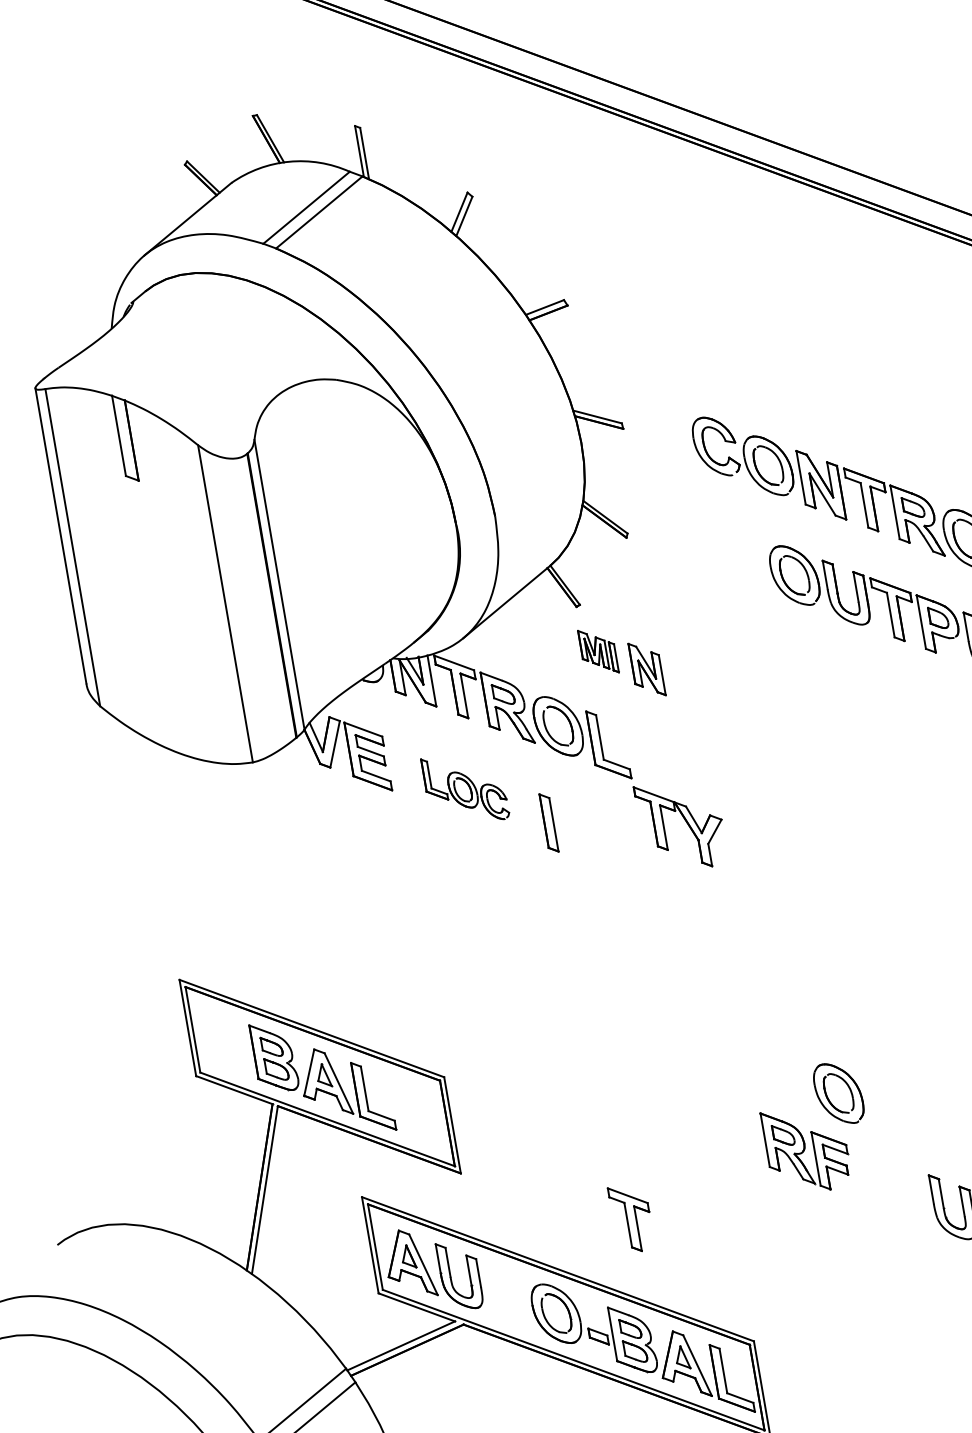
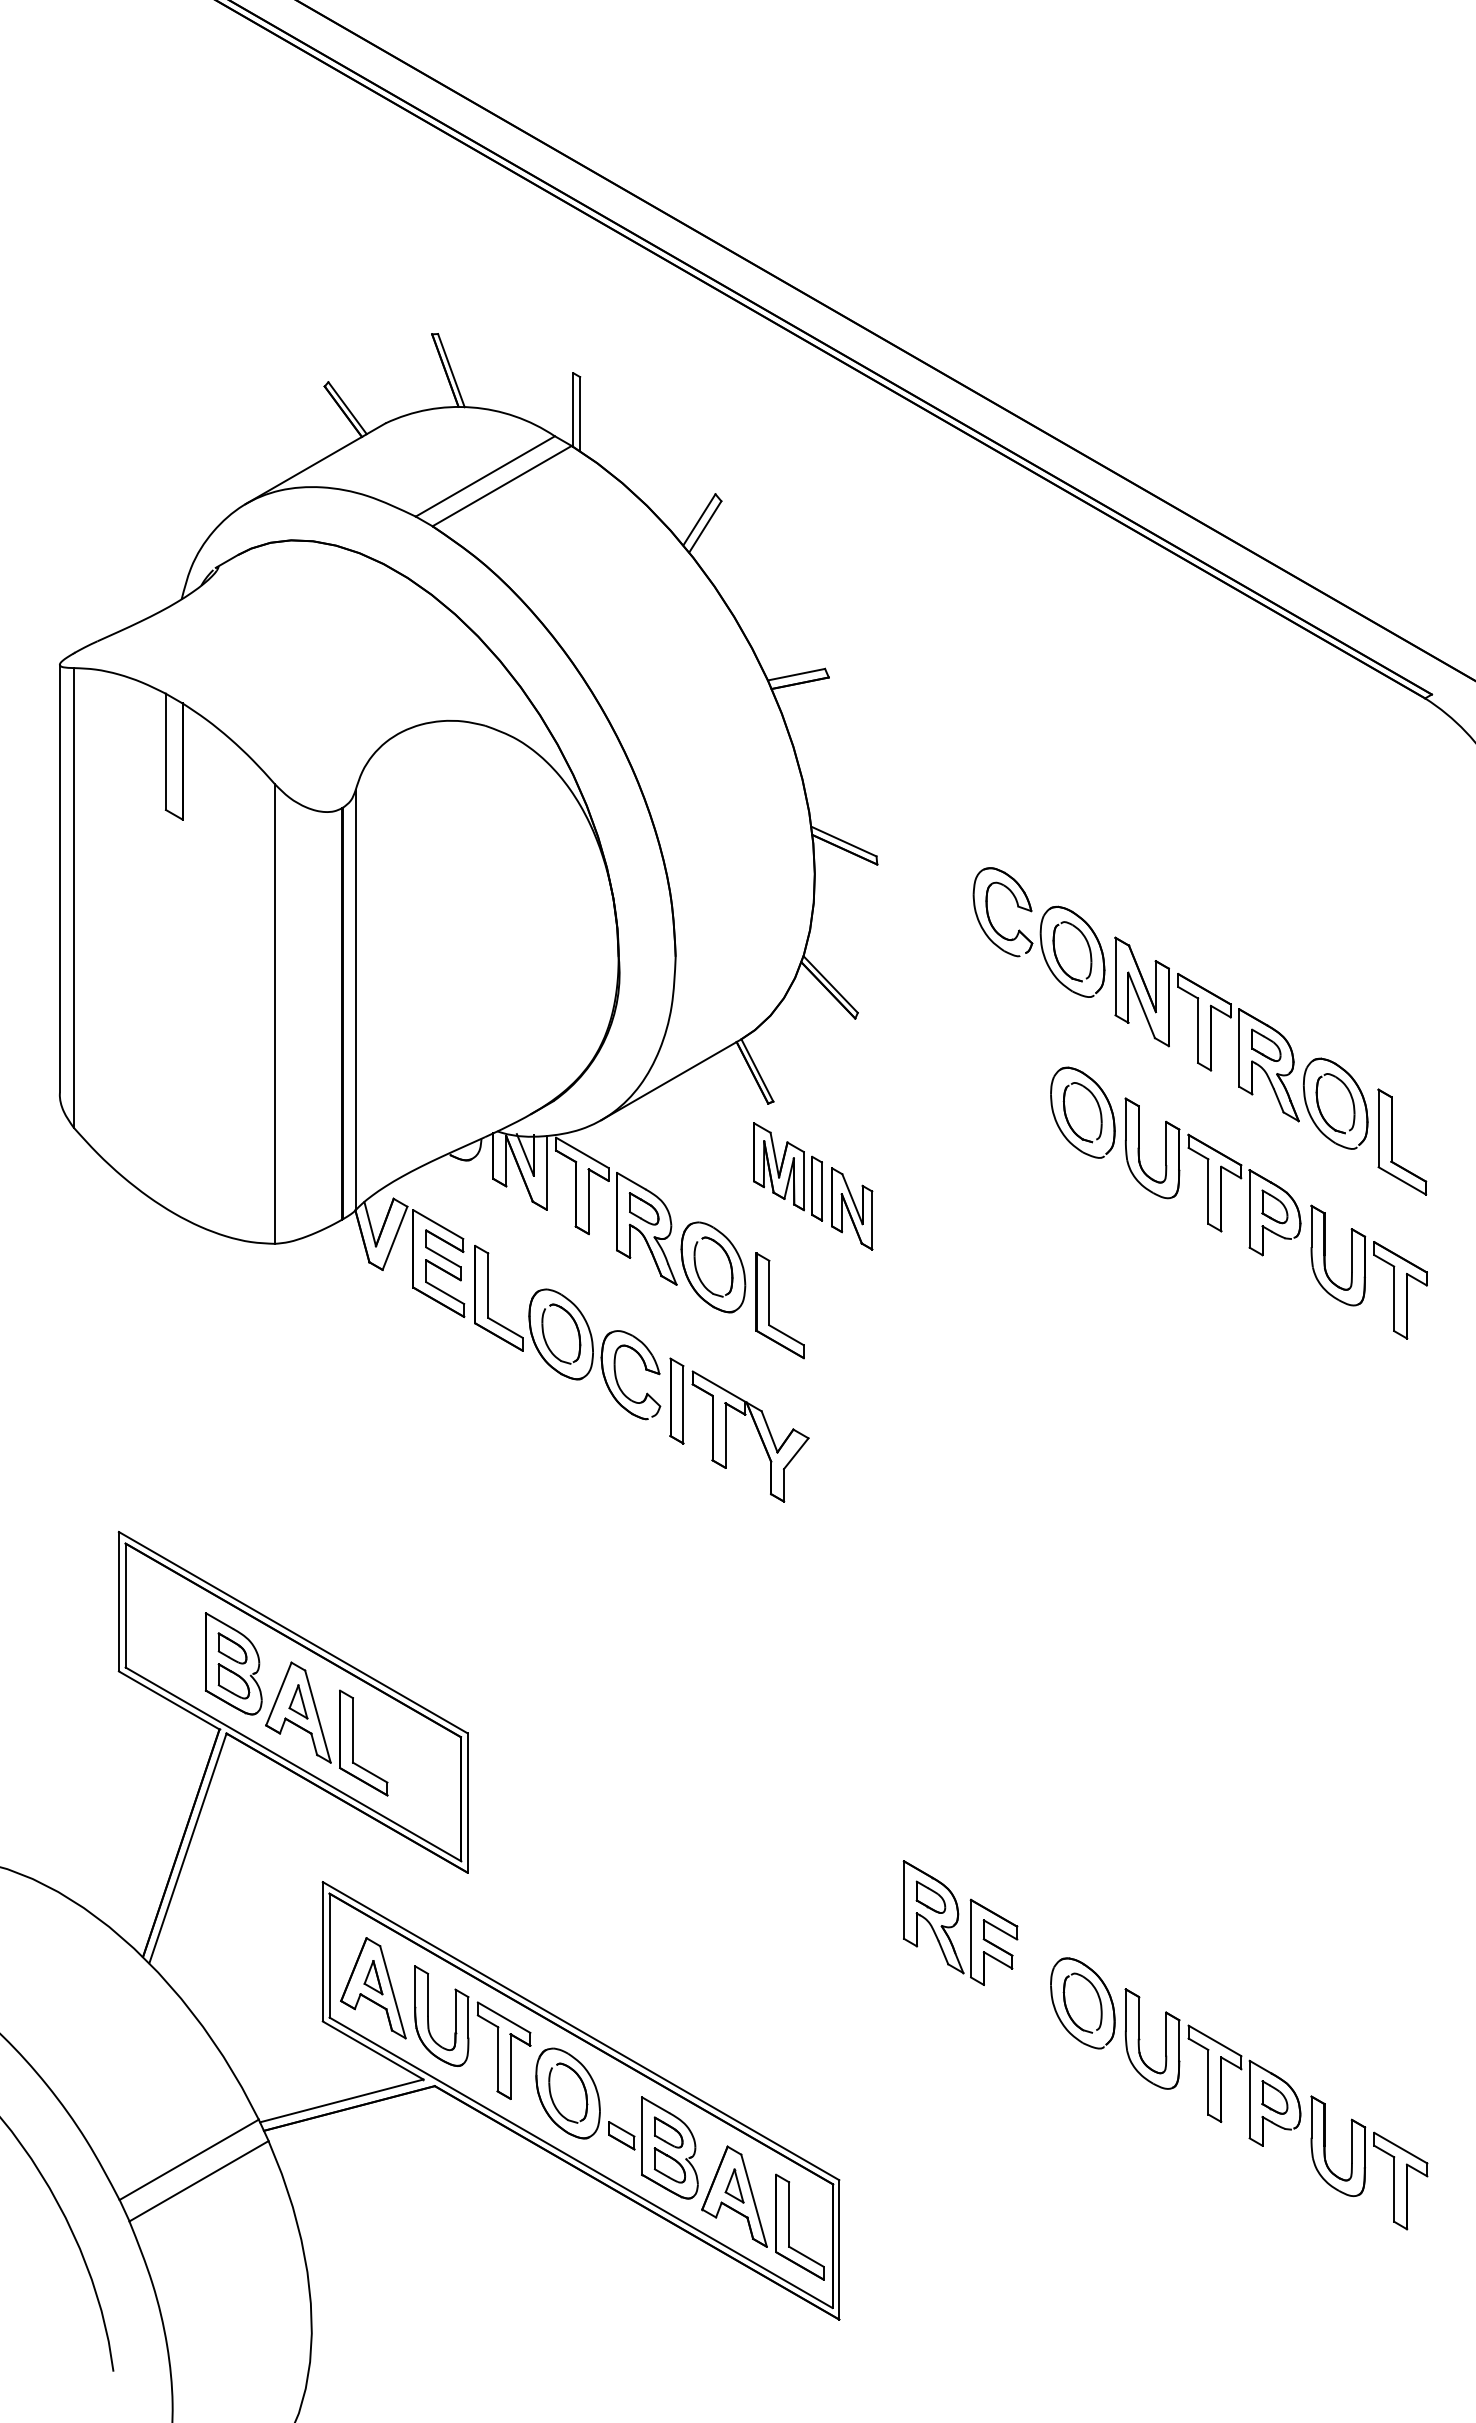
part: (598, 651) -> (788, 1171), size x1.43
part: (465, 788) -> (567, 1332), size x1.67
part: (686, 823) -> (758, 1434), moved
part: (828, 1098) -> (1067, 2007), moved
part: (631, 1218) -> (503, 2050), moved

